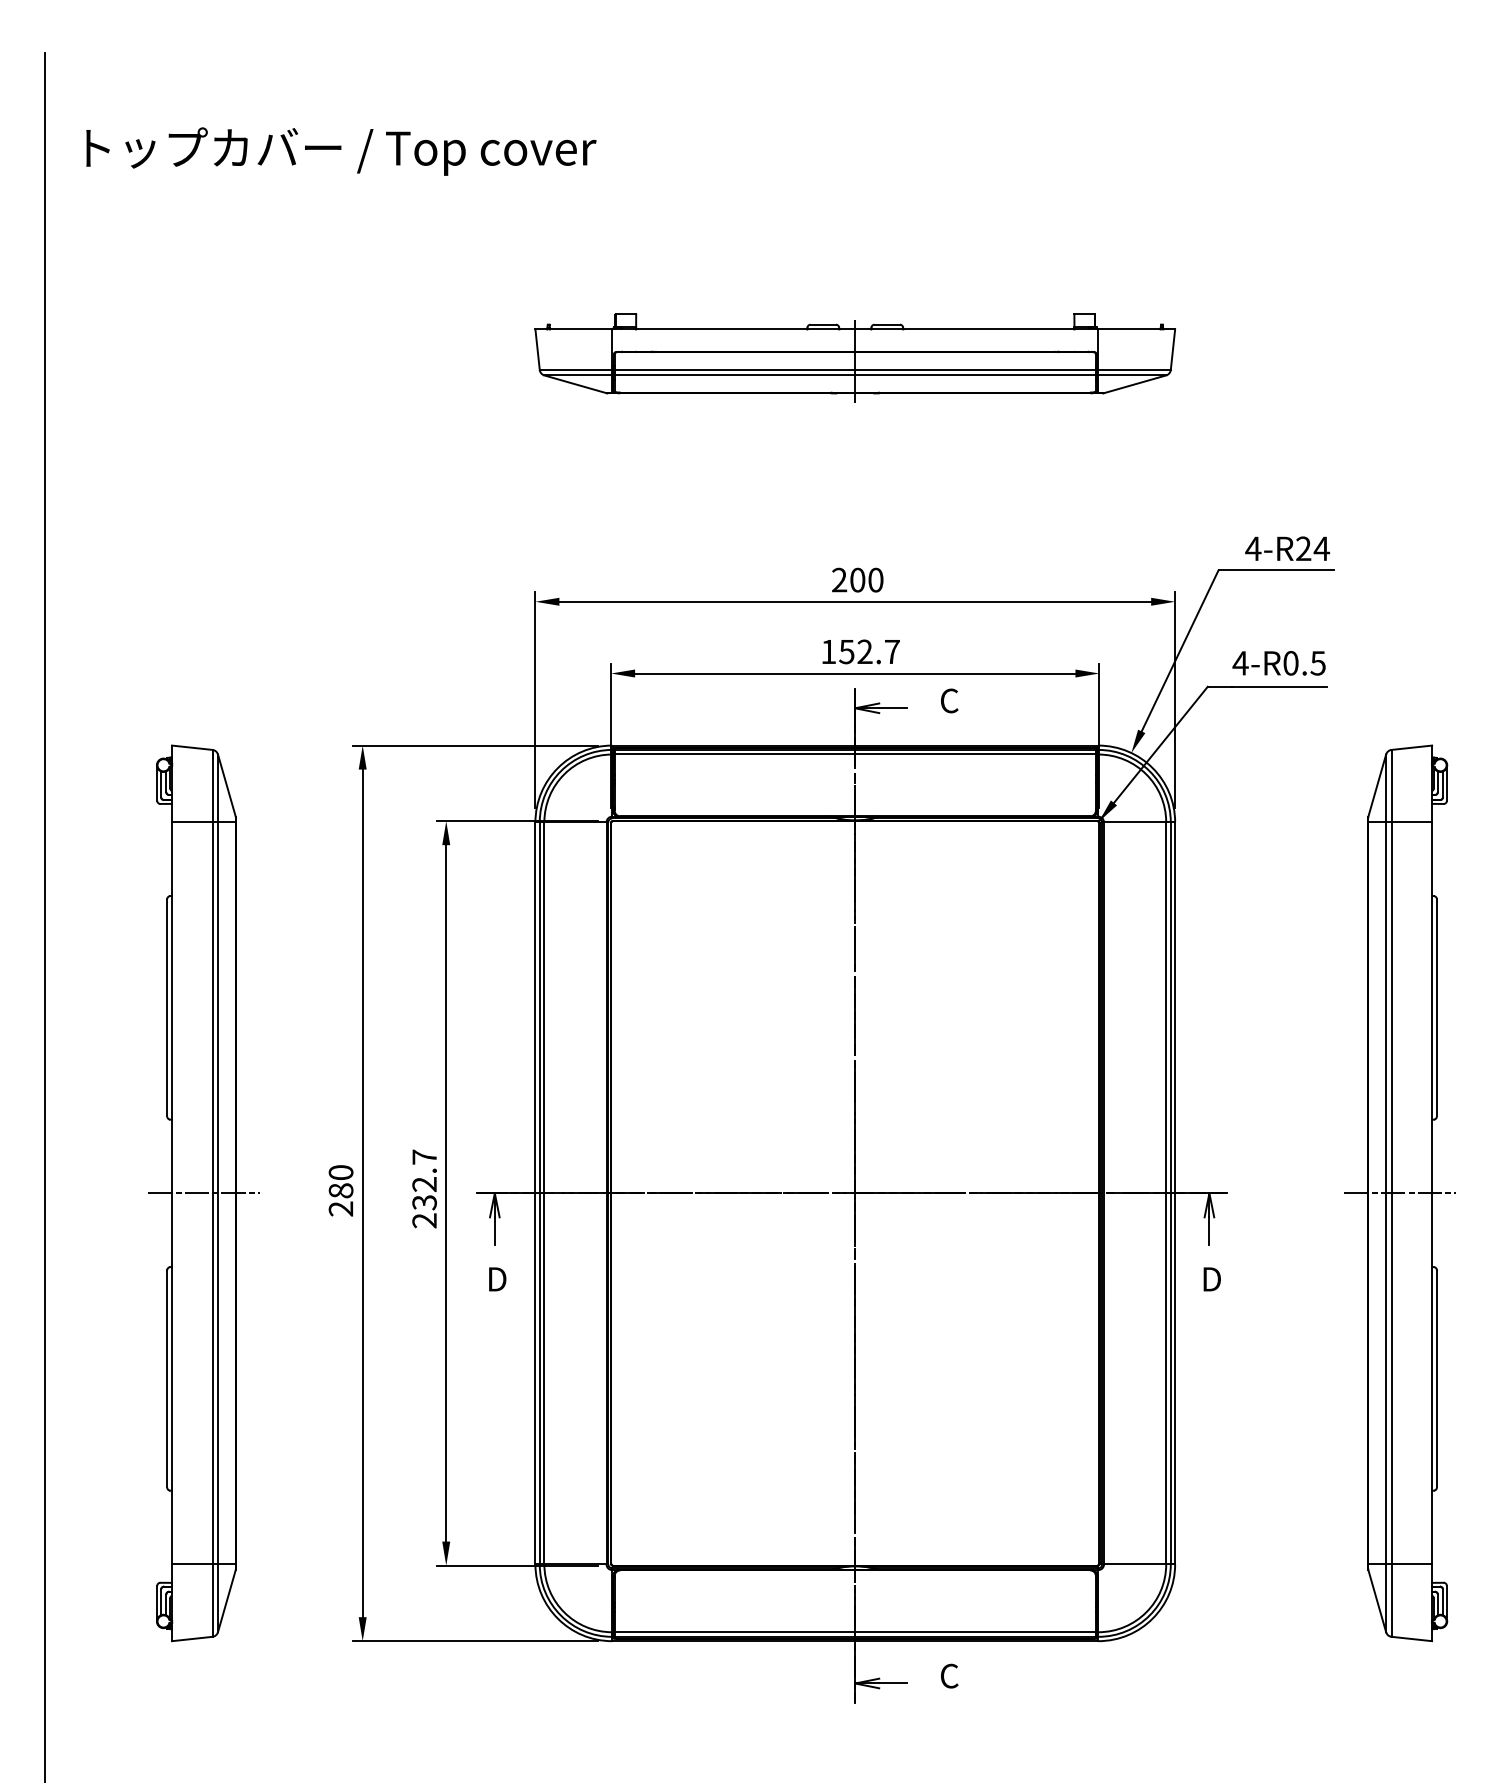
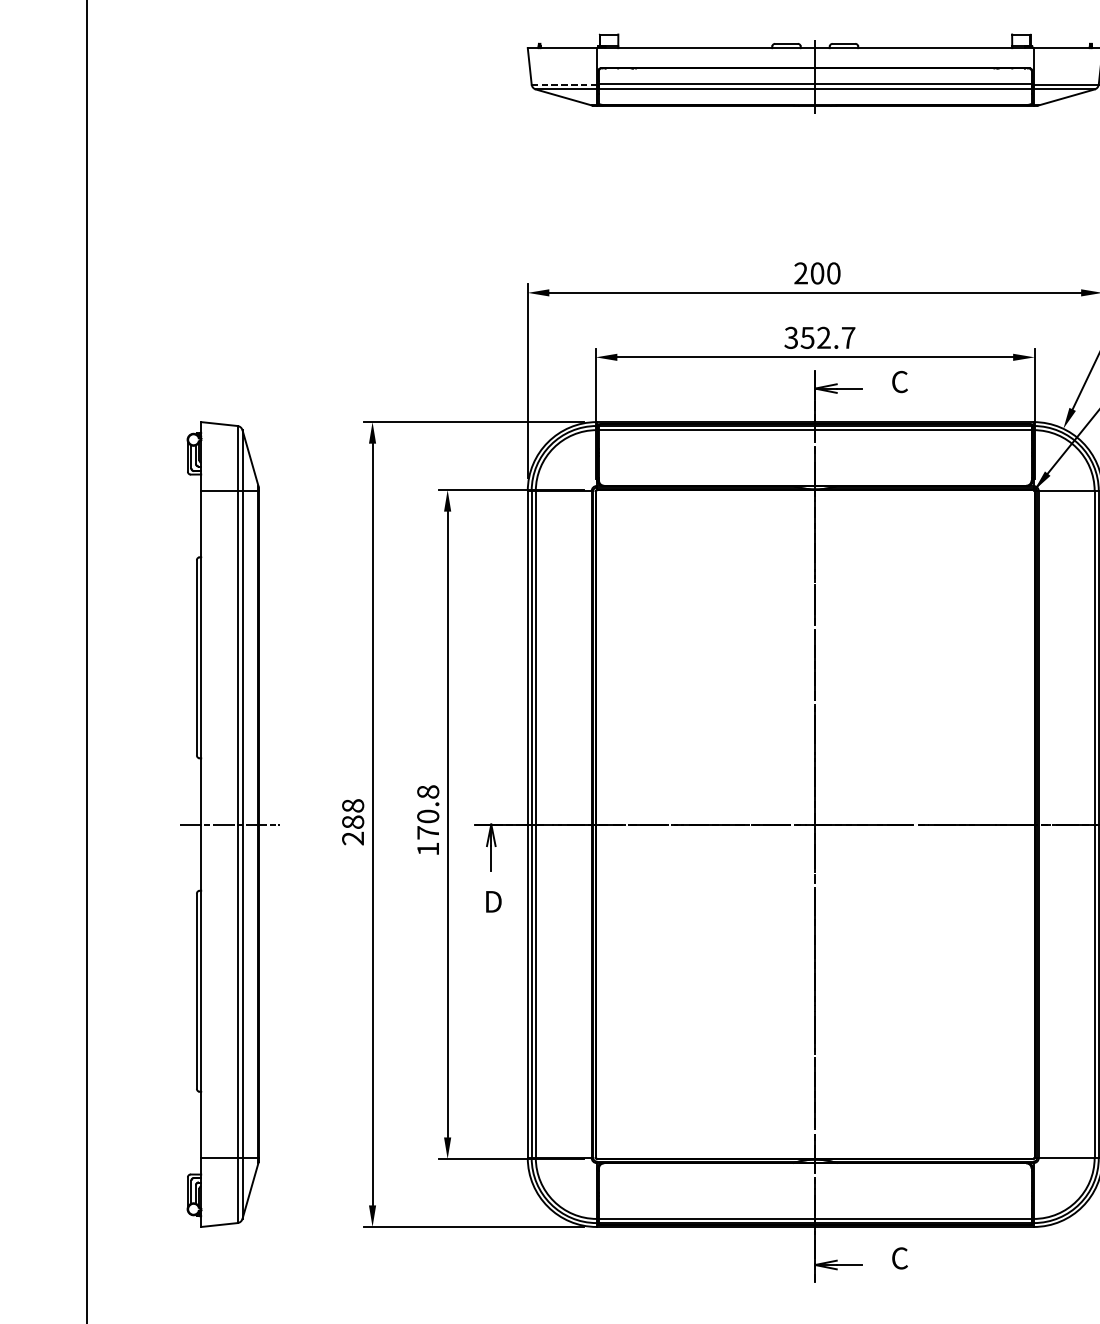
line: (576, 369) -> (564, 84), solid -> dashed
text: (828, 651) -> (791, 337), 152.7 -> 352.7
text: (341, 1172) -> (353, 805), 280 -> 288
text: (424, 1188) -> (428, 820), 232.7 -> 170.8

